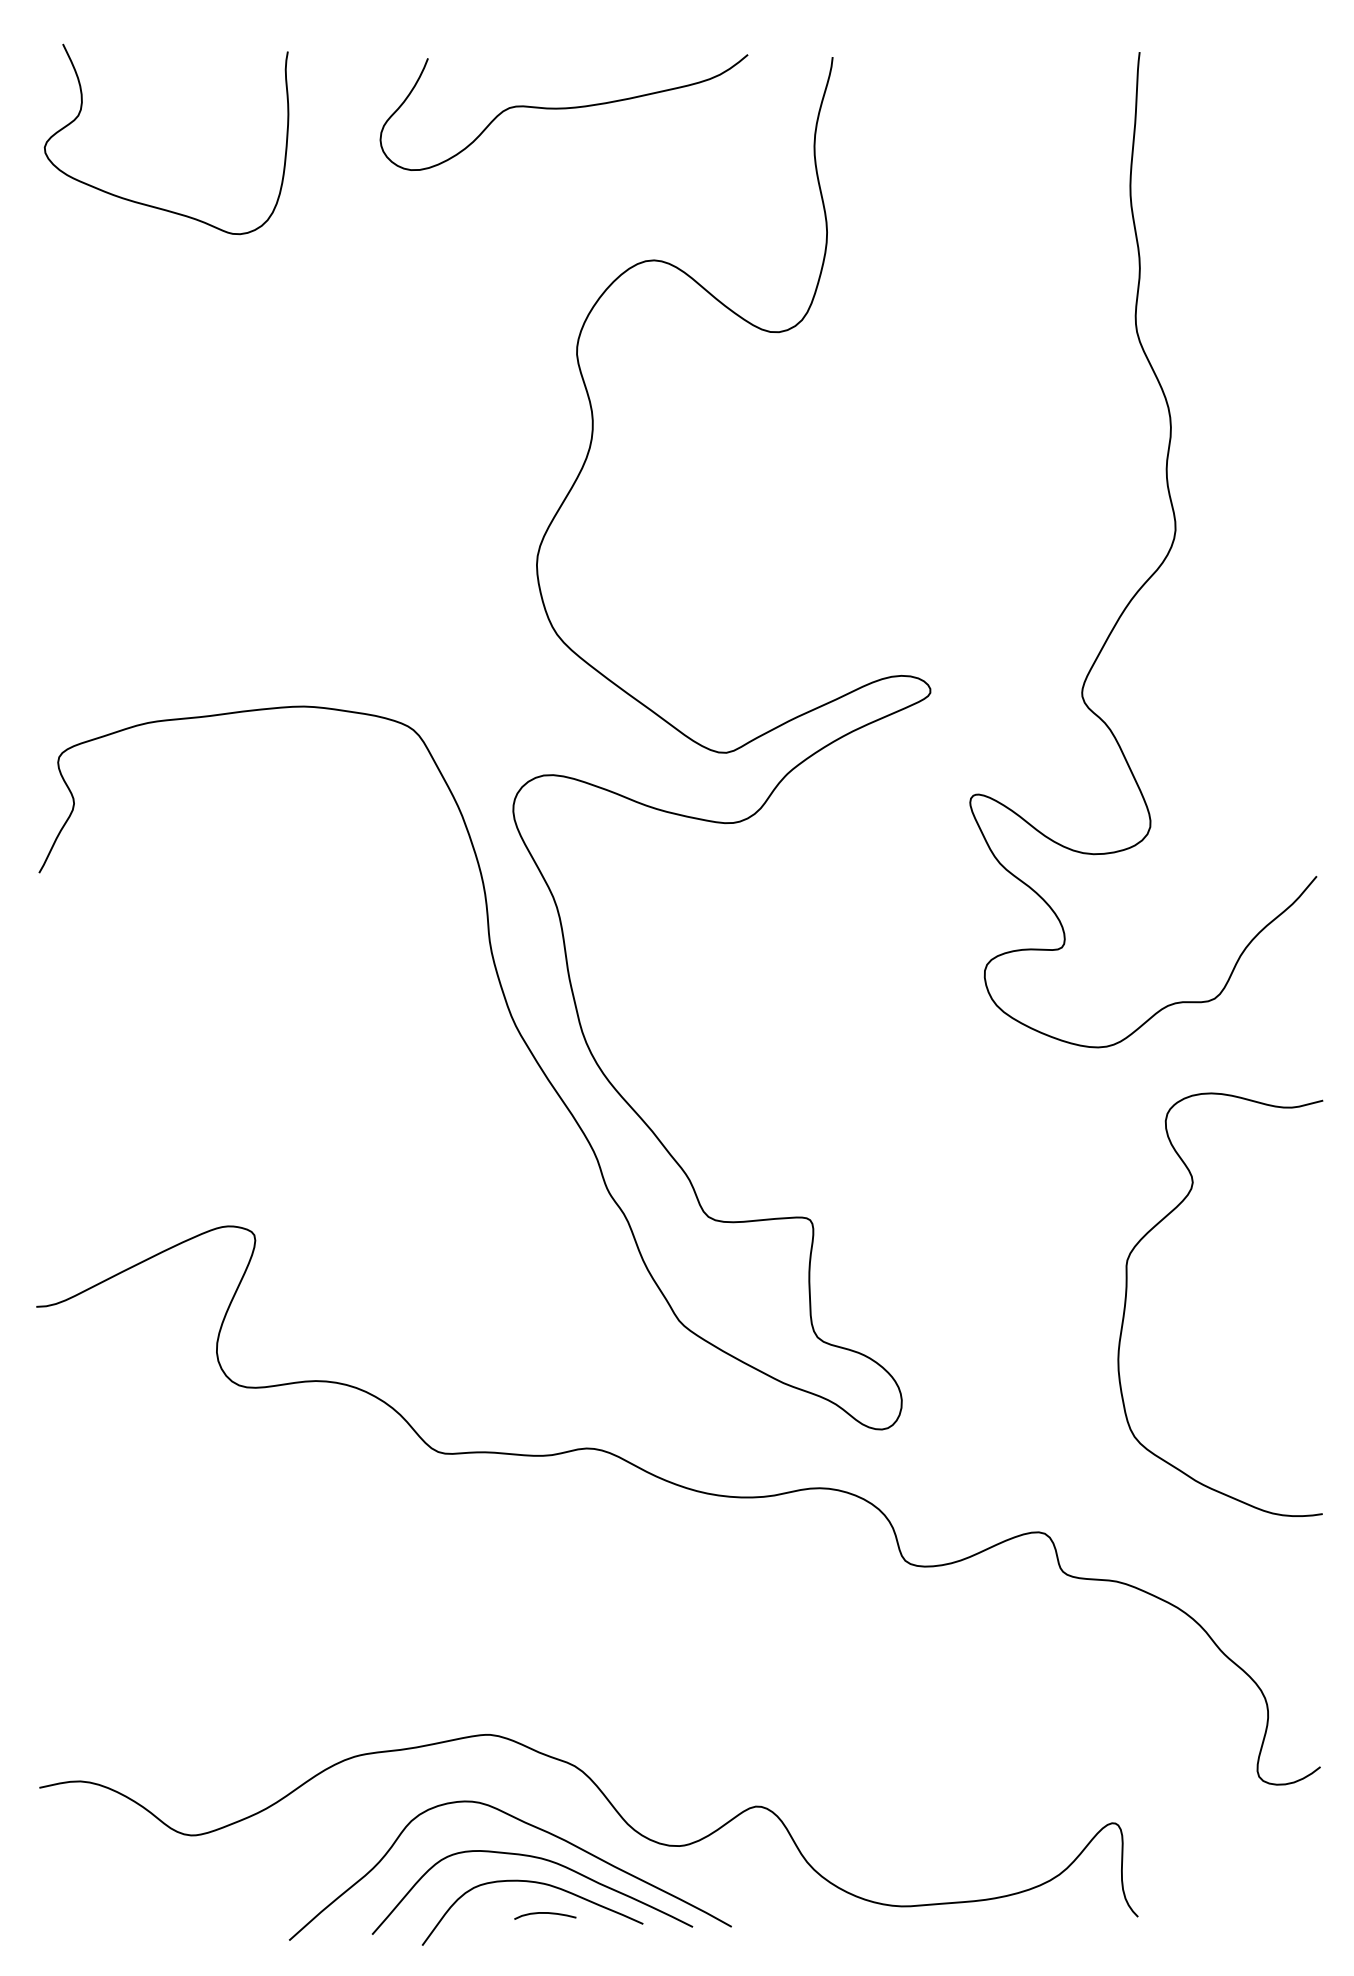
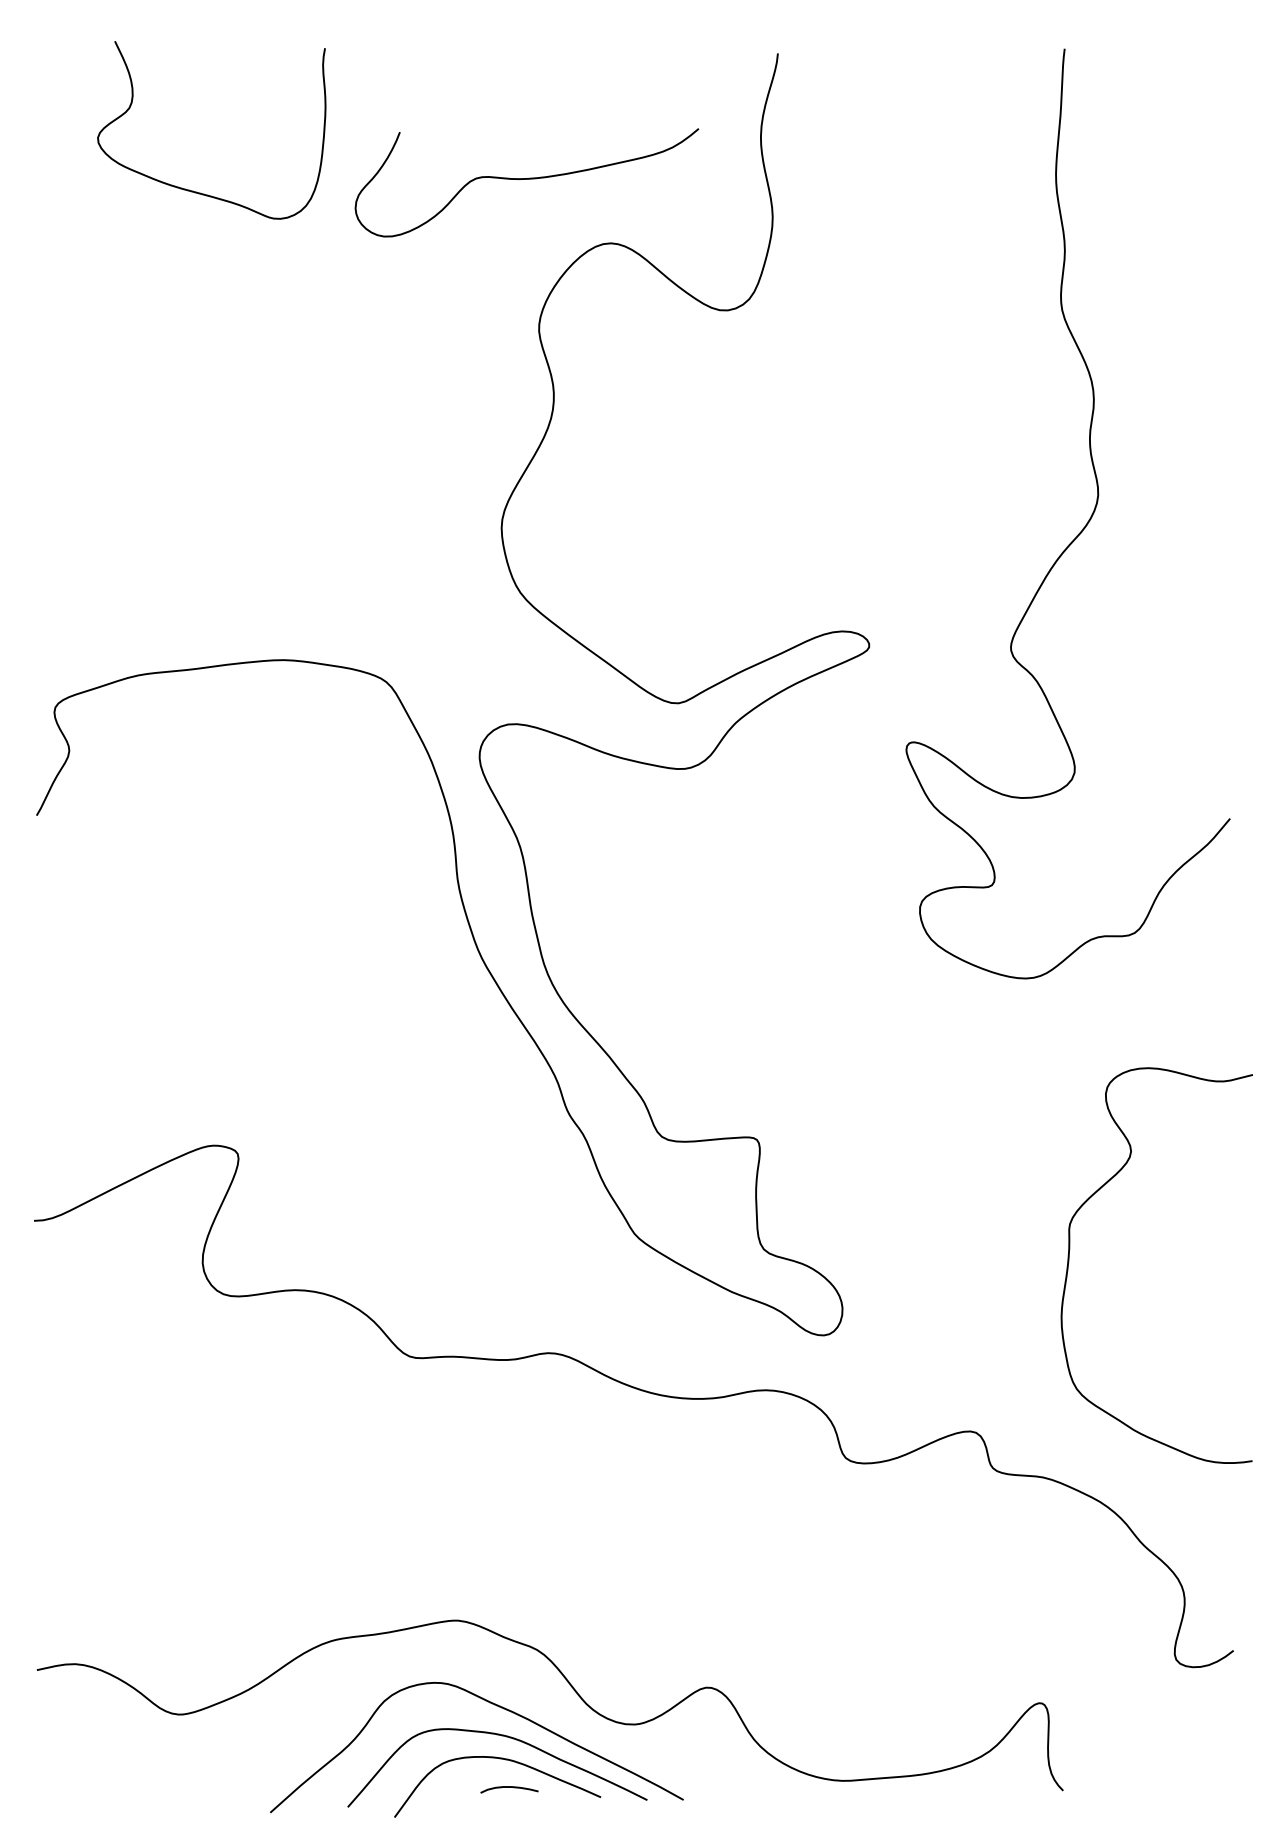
curve: (563, 109) -> (526, 179), moved
curve: (145, 203) -> (192, 190), moved
curve: (1127, 1292) -> (1070, 1254), moved

